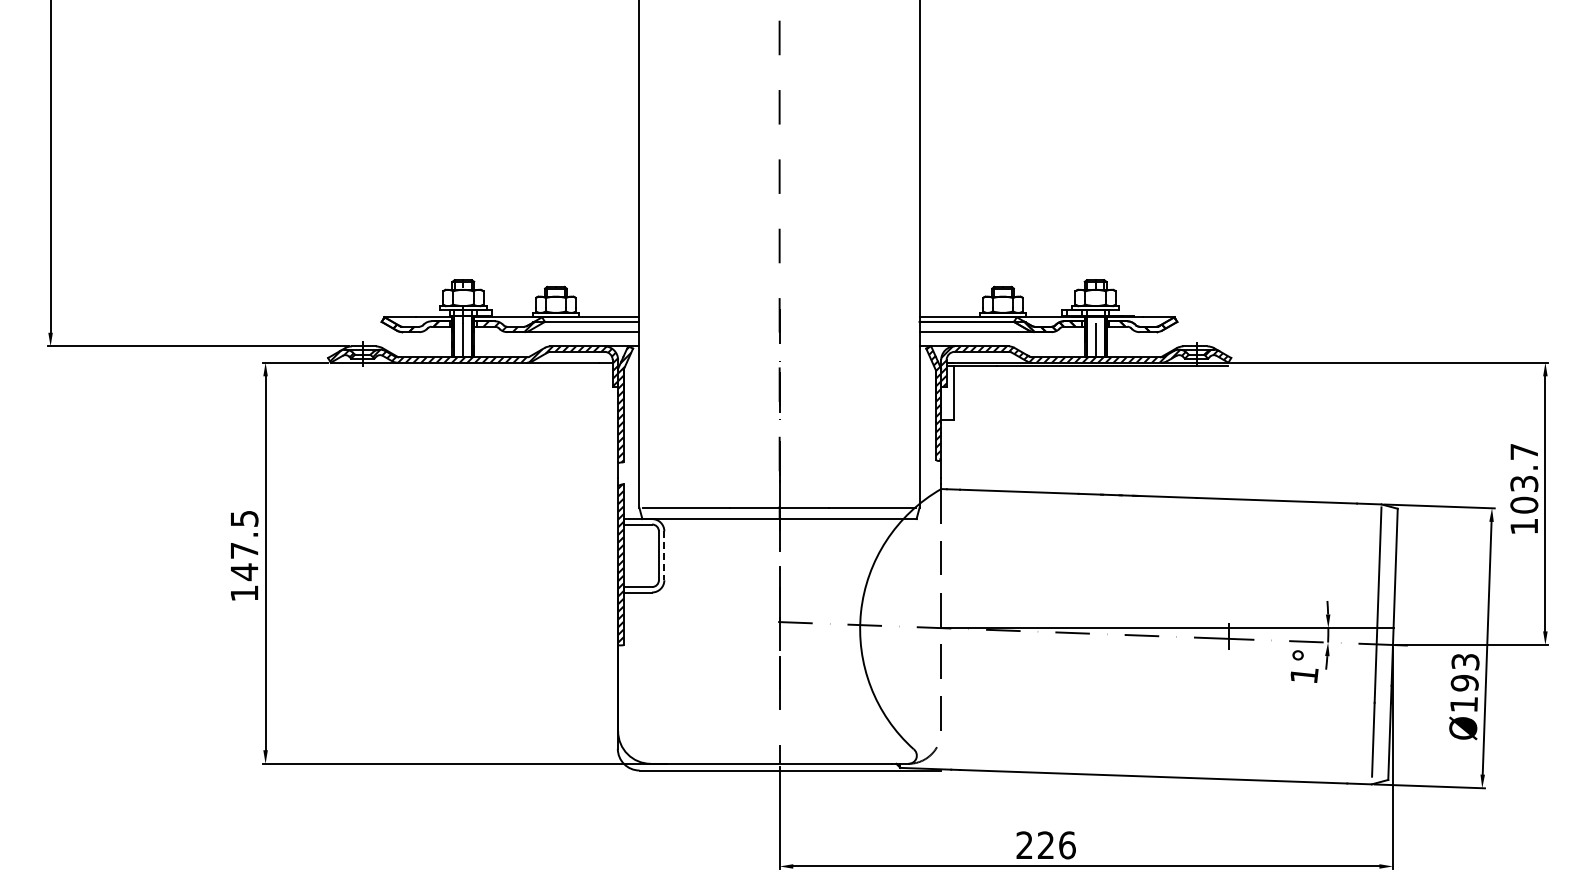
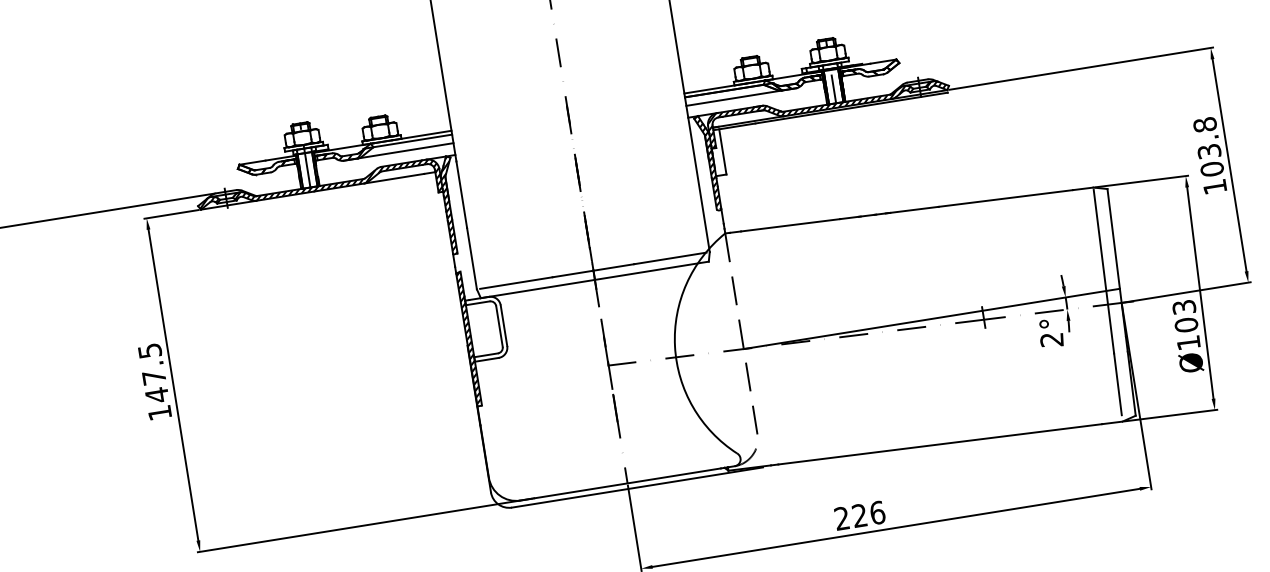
text: (1524, 451) -> (1205, 124), 103.7 -> 103.8
line: (664, 556) -> (504, 326), dashed -> solid
text: (1304, 675) -> (1052, 340), 1° -> 2°
text: (1464, 682) -> (1186, 324), Ø193 -> Ø103

